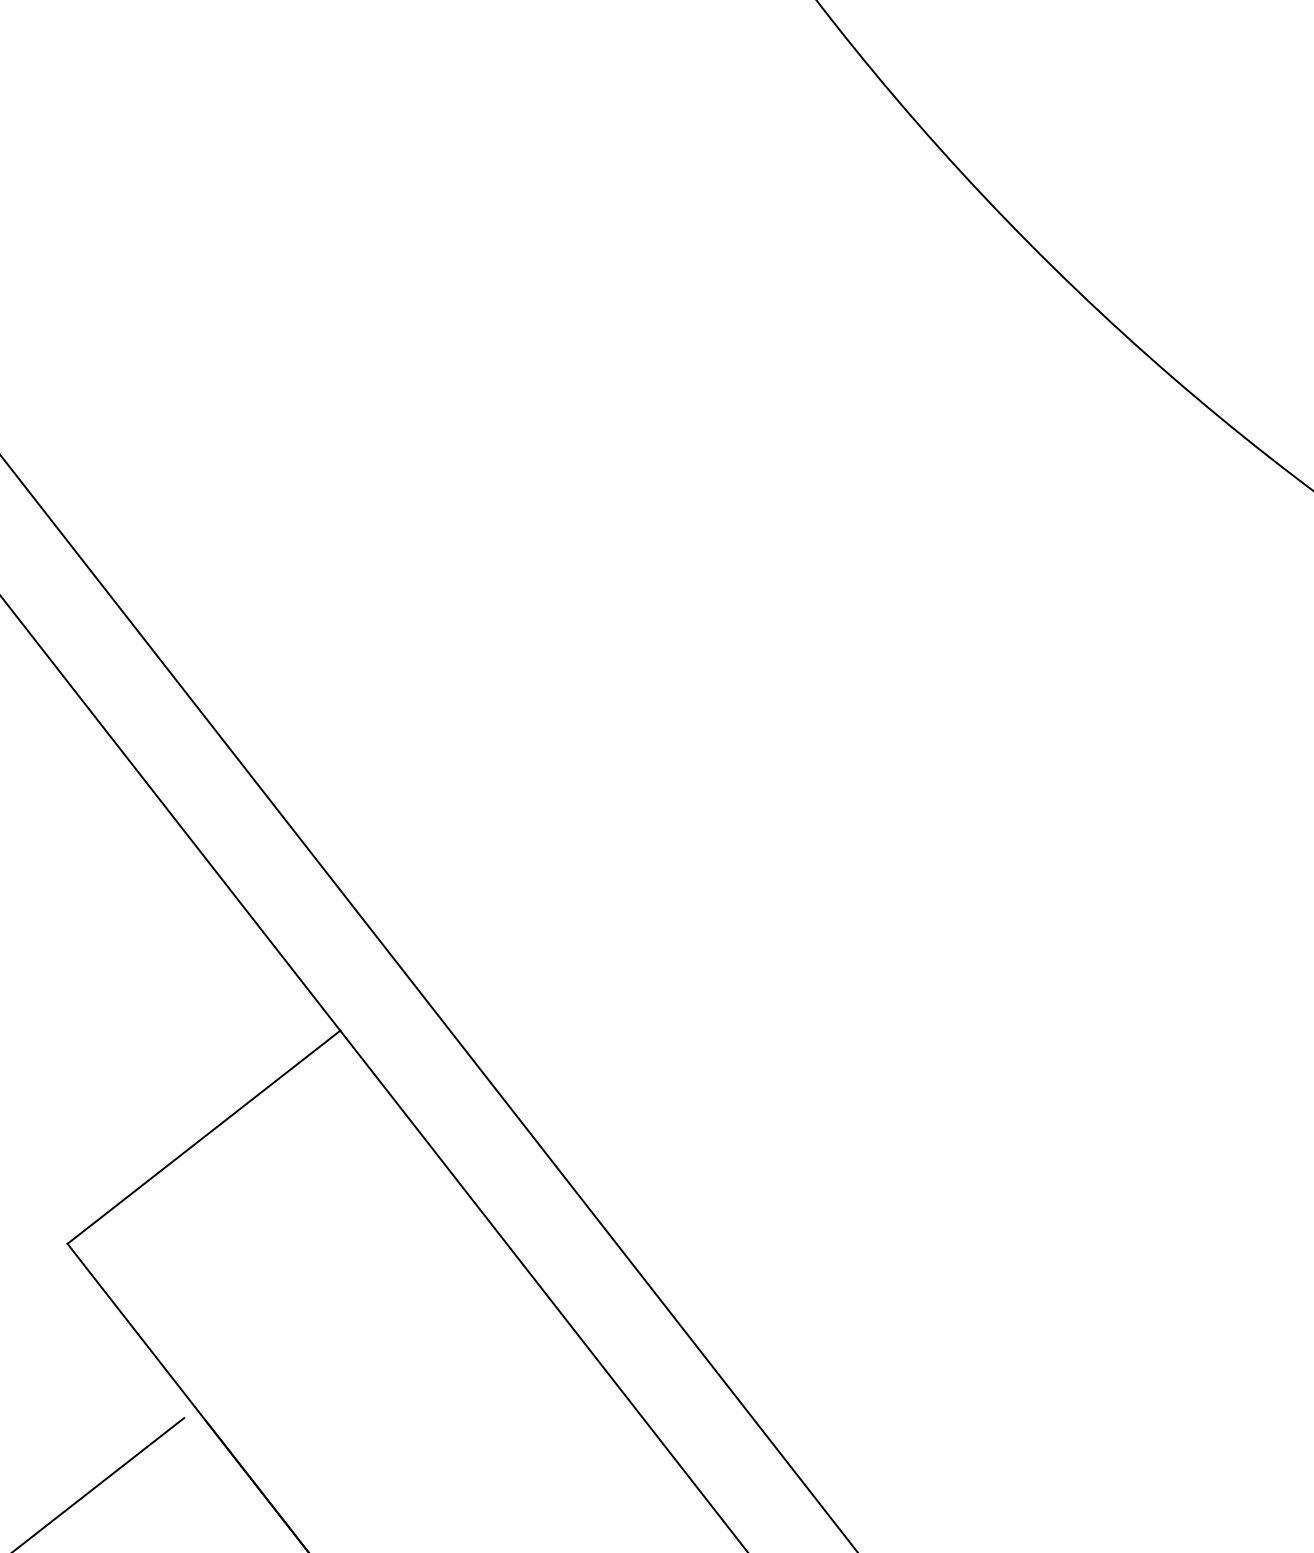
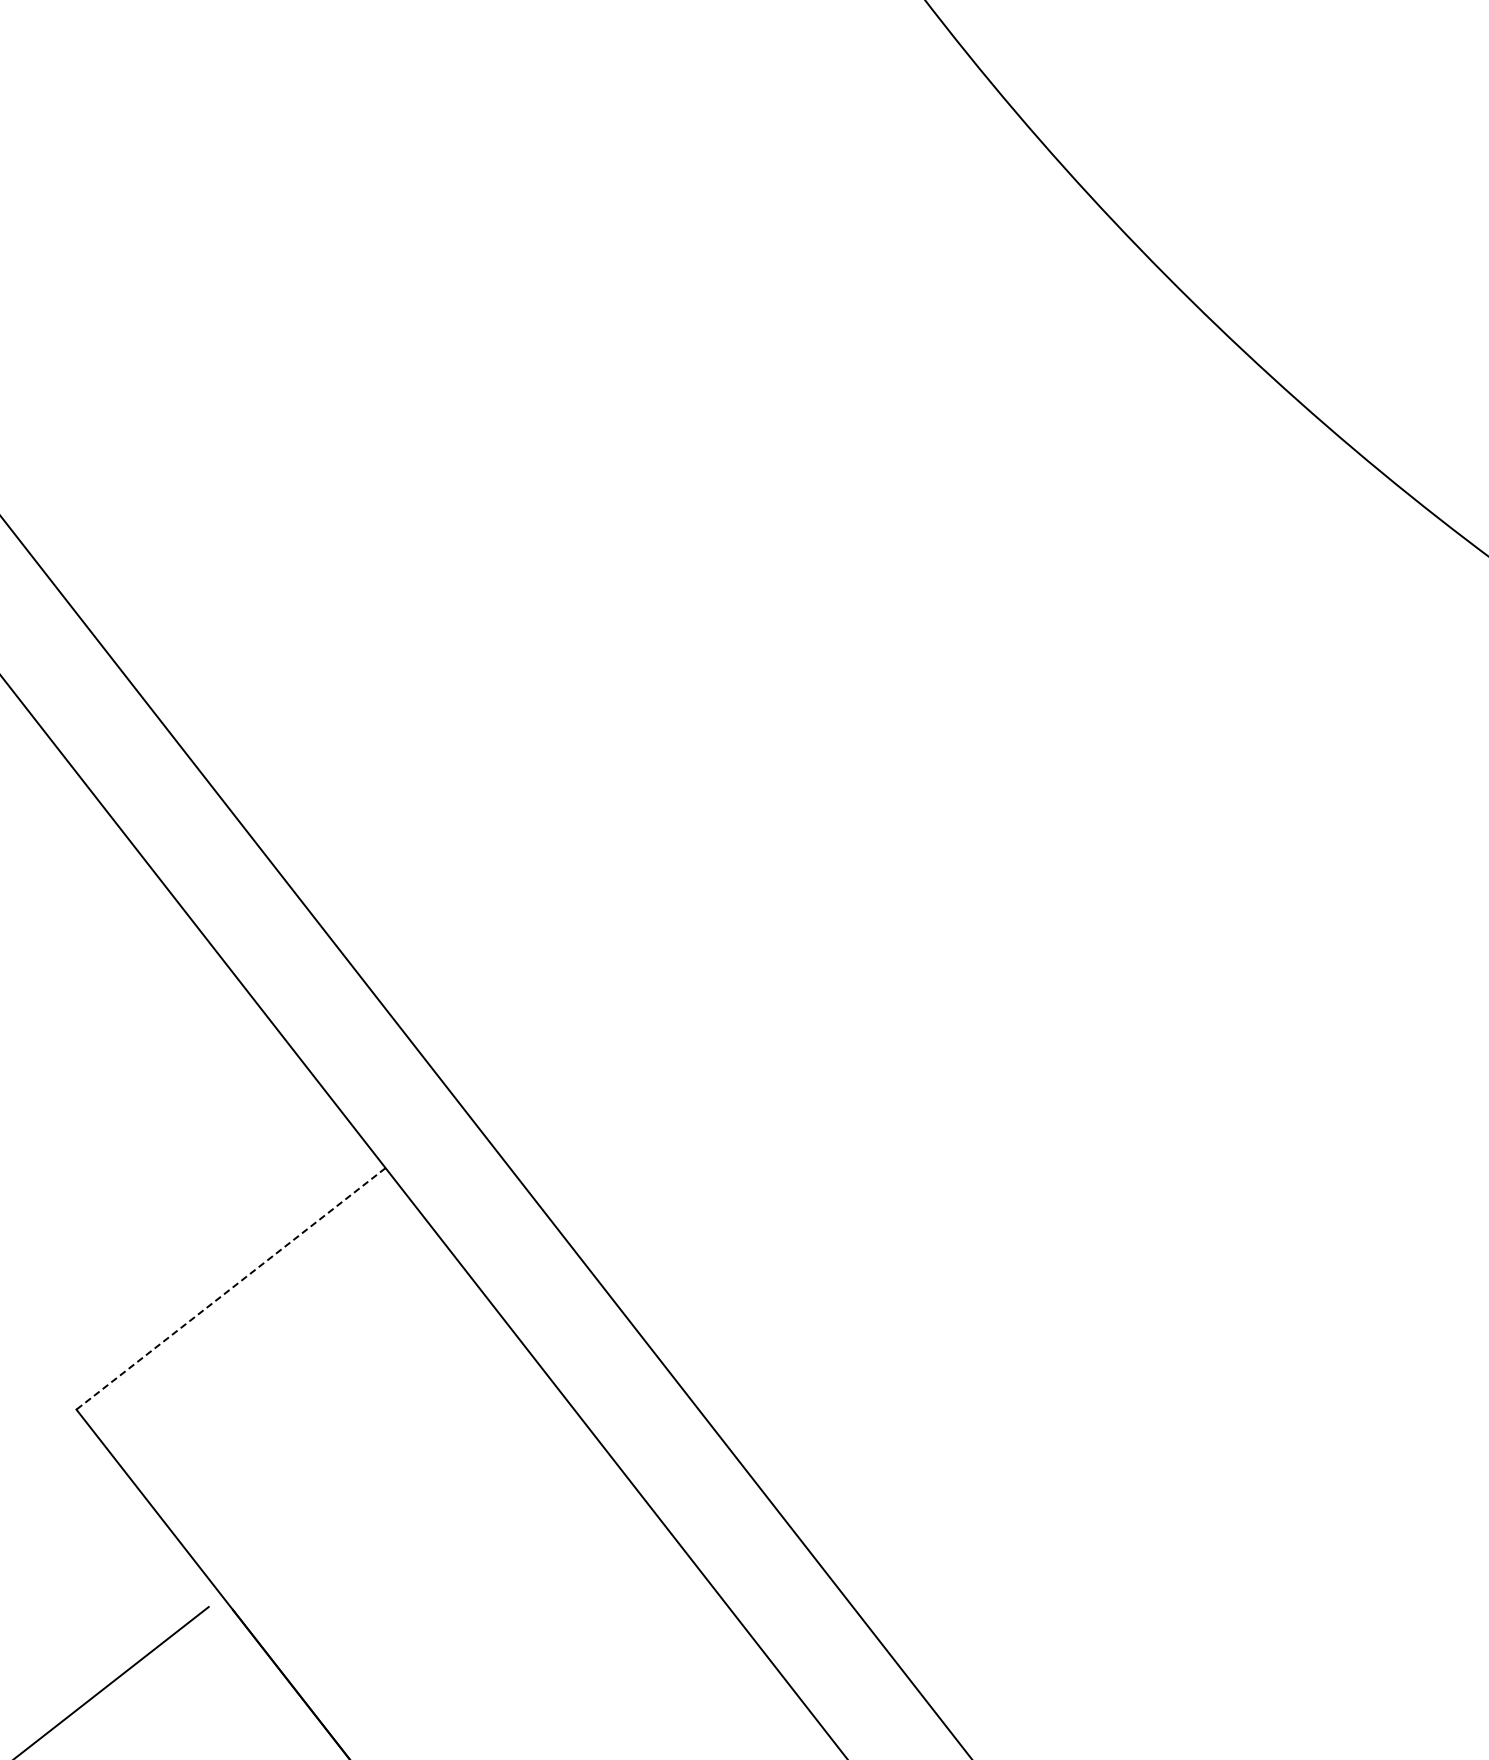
line: (203, 1137) -> (230, 1289), solid -> dashed

